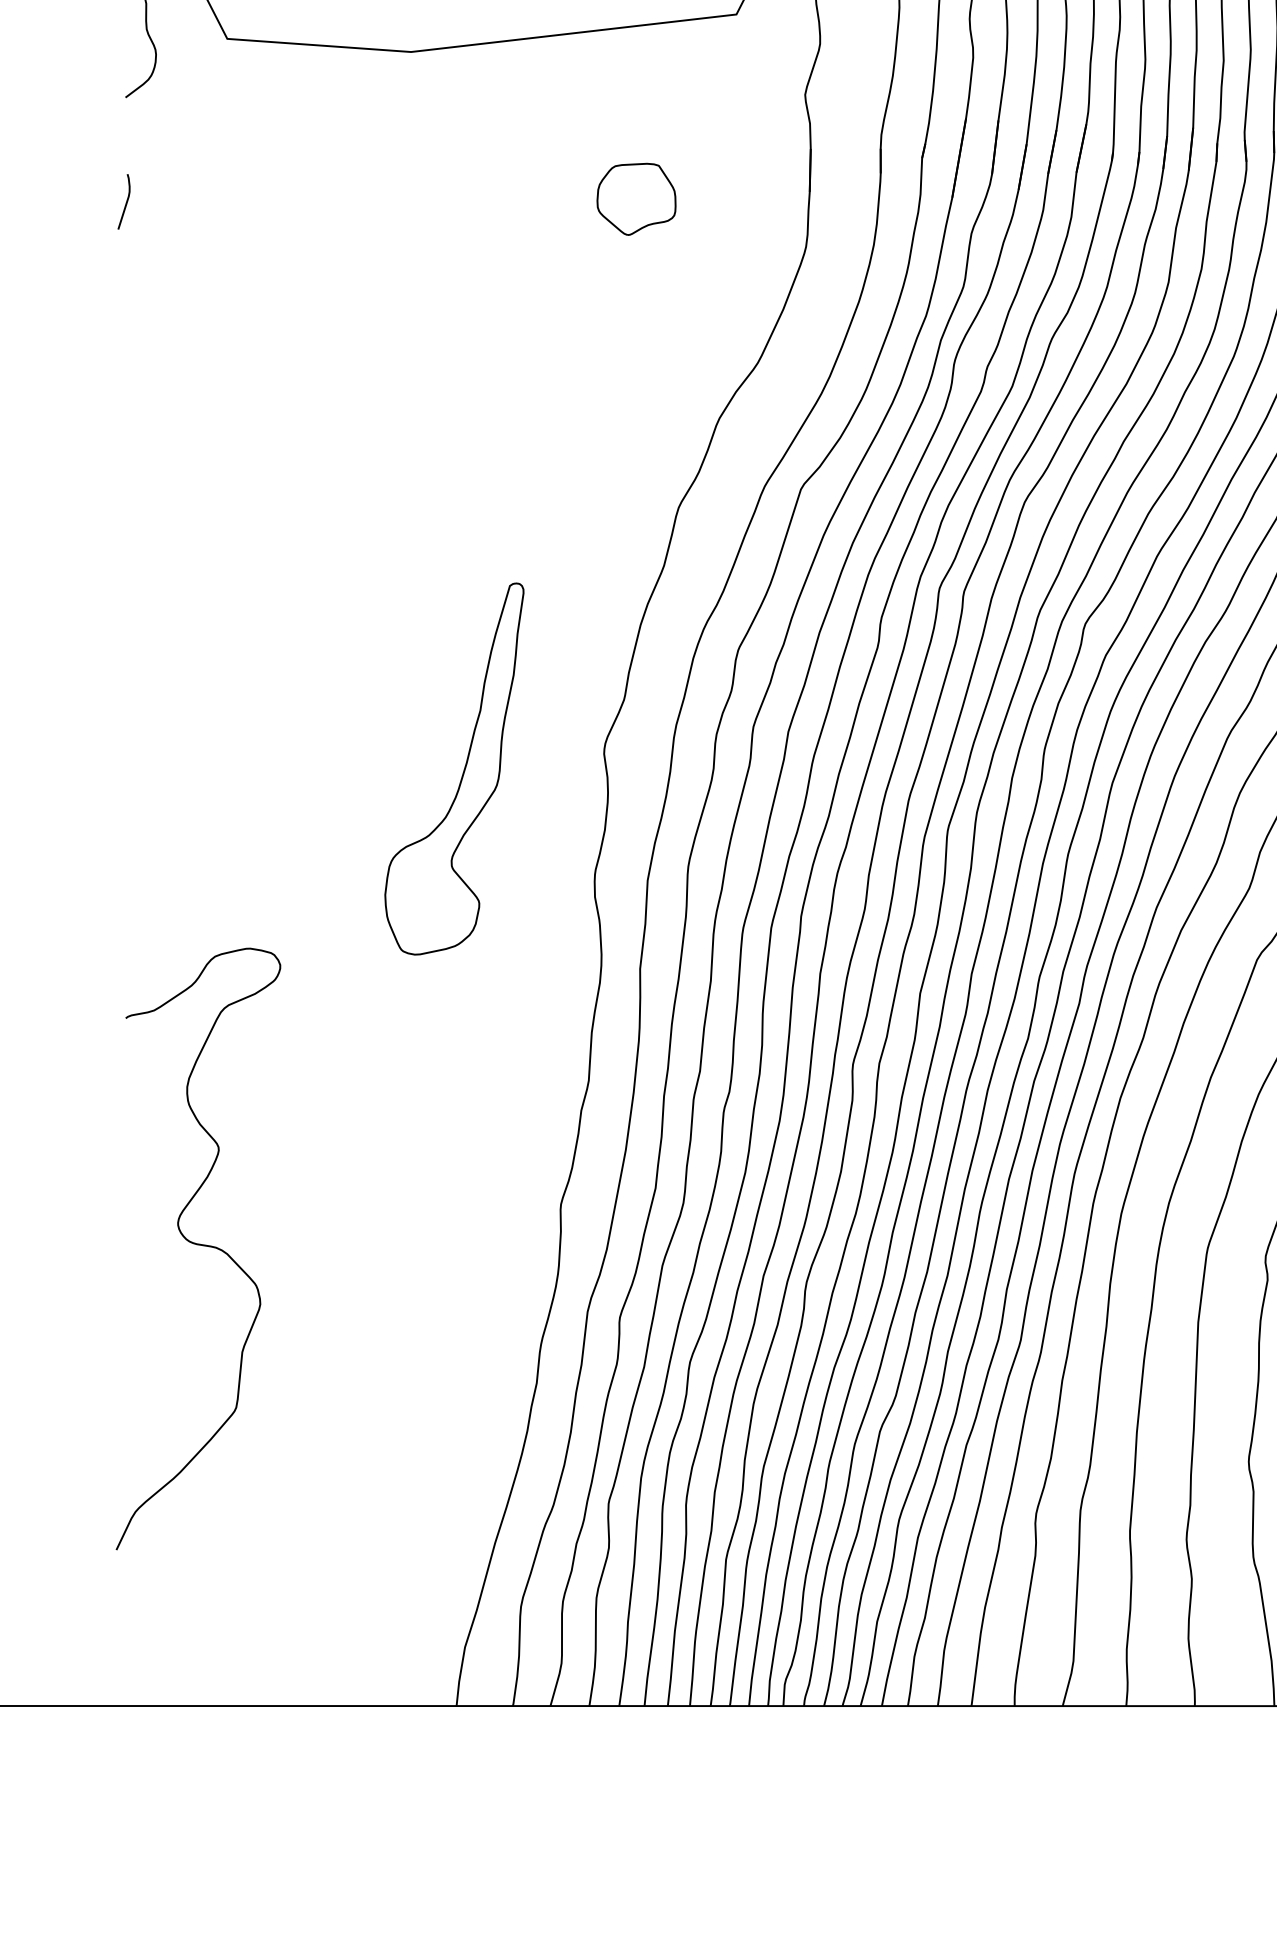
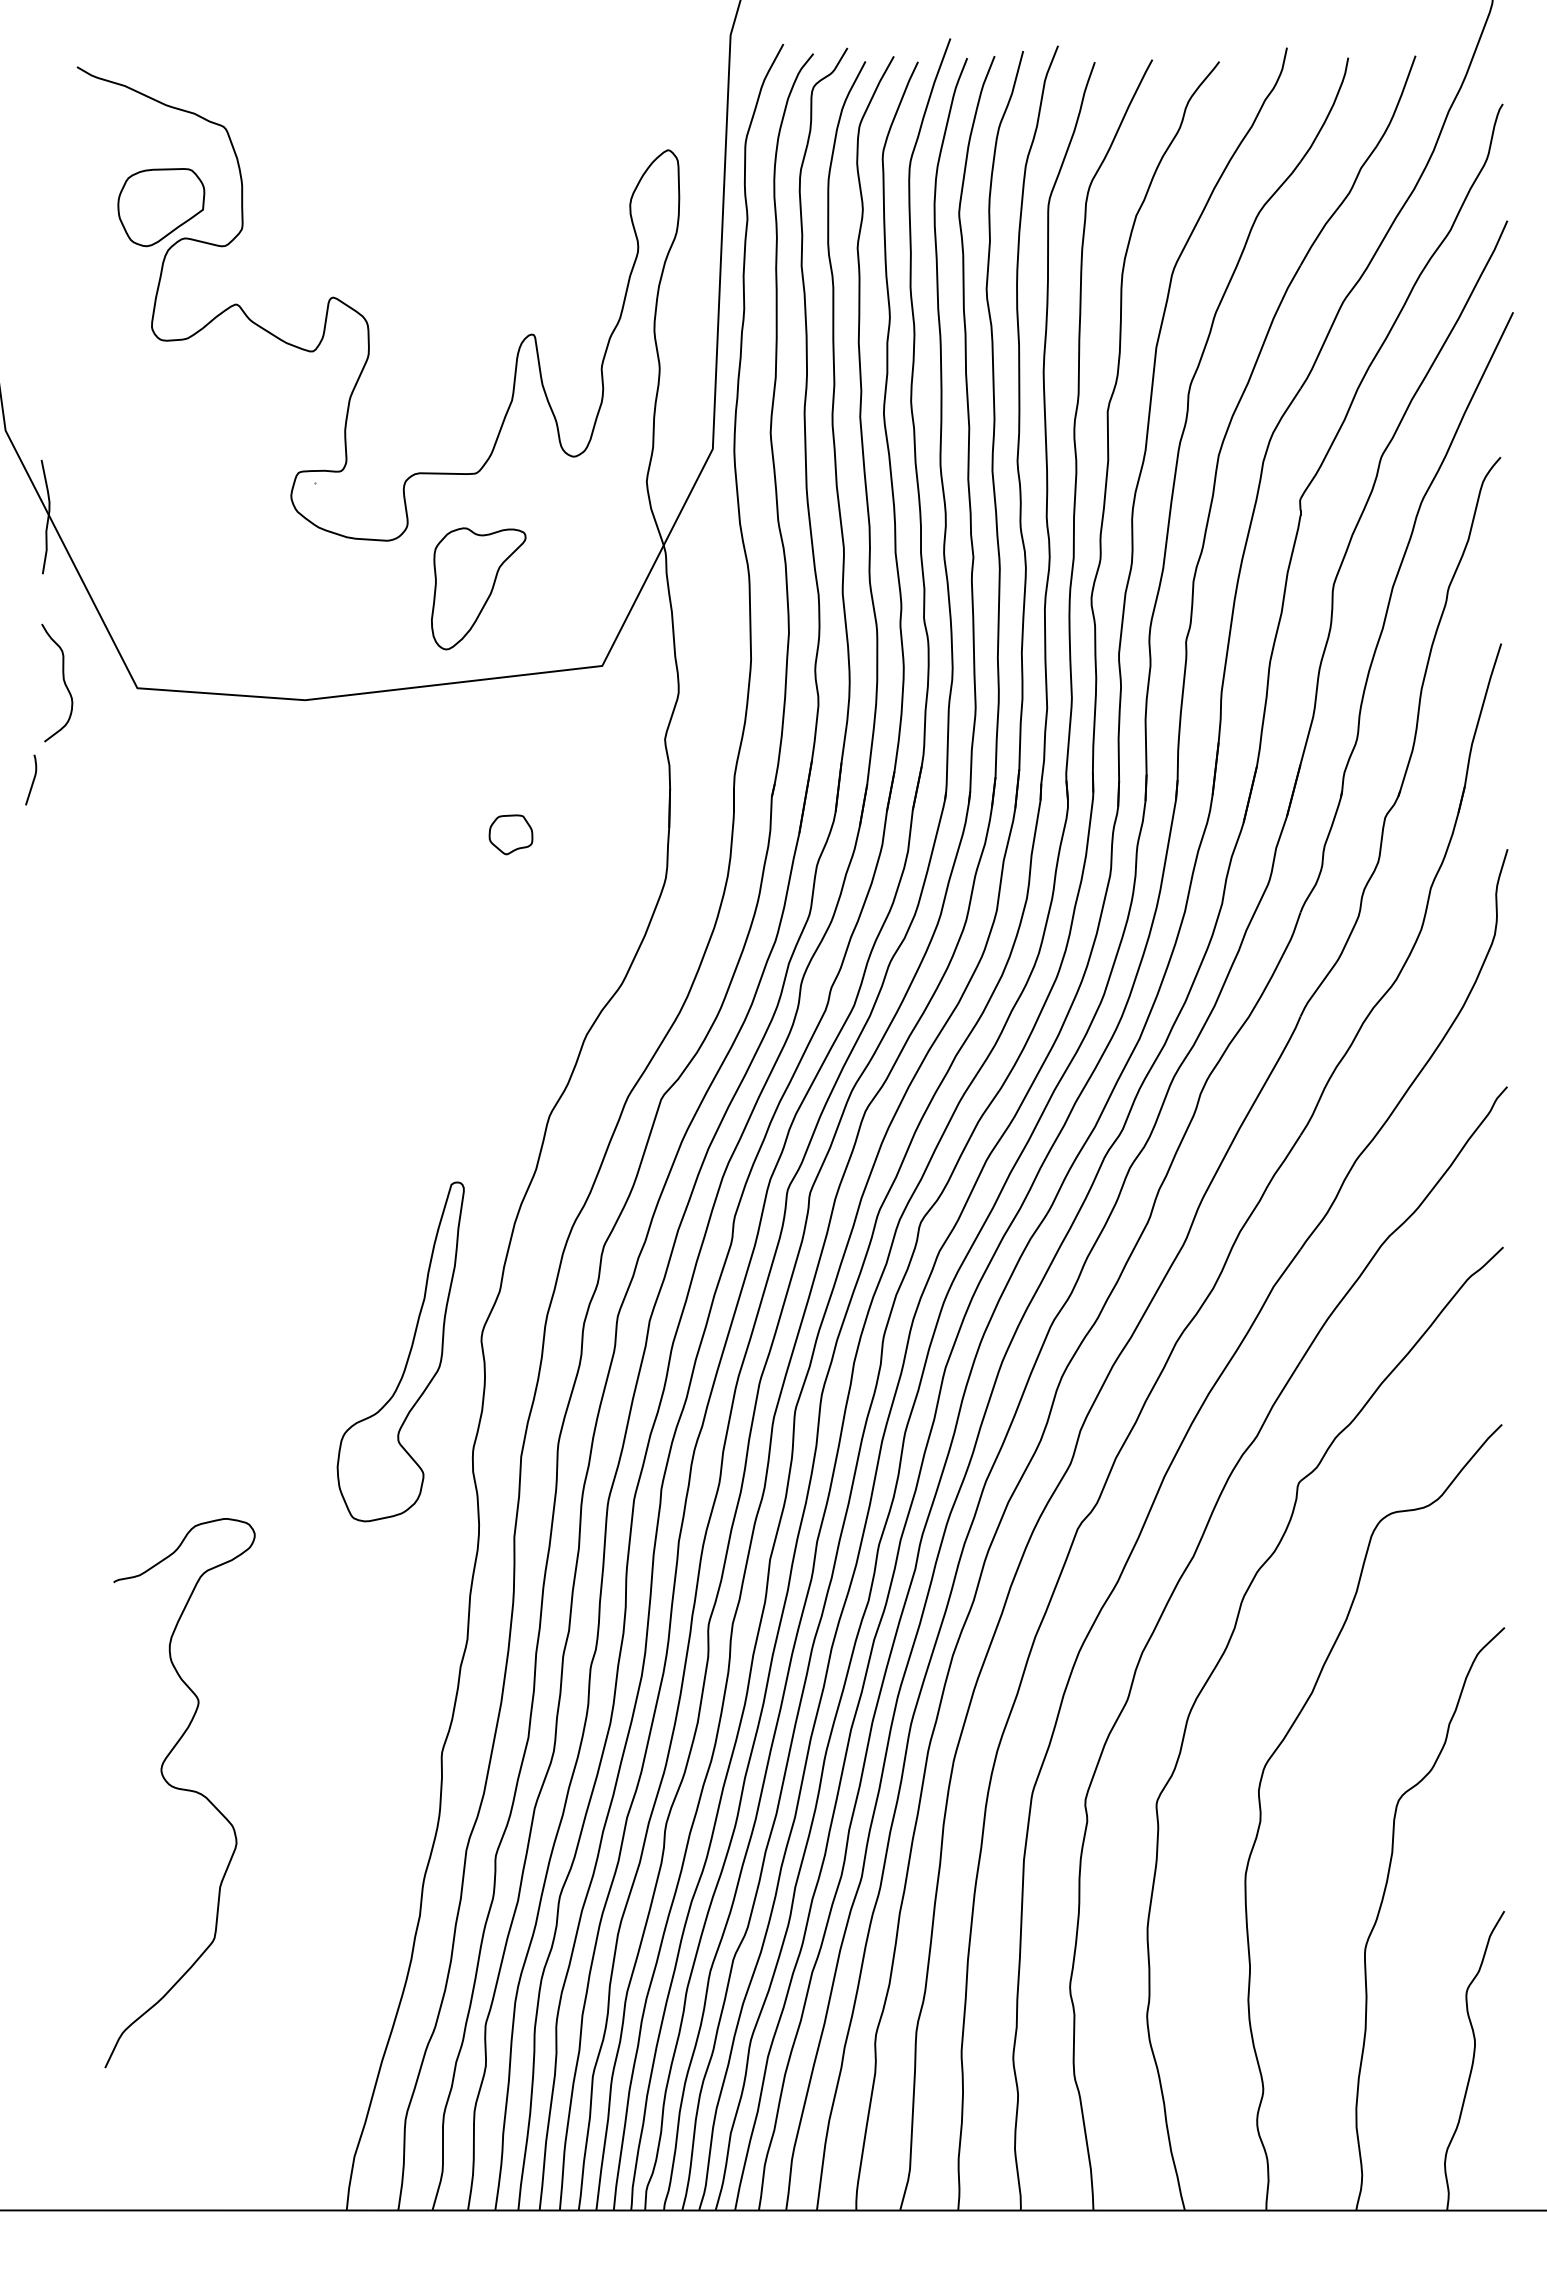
part: (635, 199) -> (510, 834), size x0.6
curve: (125, 202) -> (32, 780), moved
part: (462, 770) -> (408, 1353), moved
curve: (200, 1246) -> (181, 1790), moved

